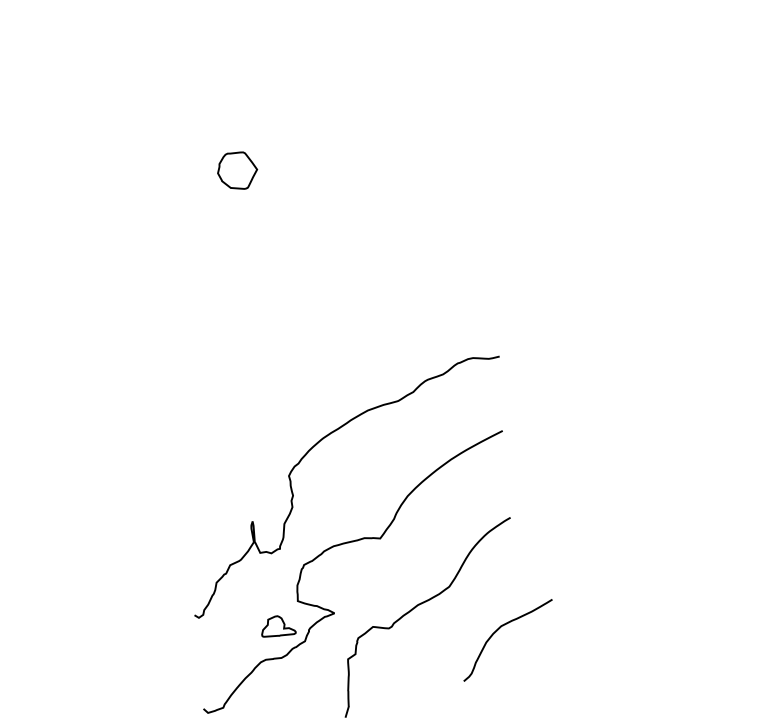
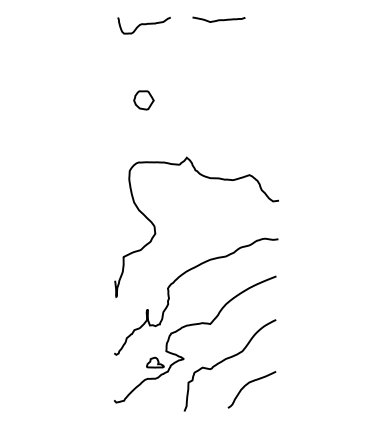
part: (236, 171) -> (143, 100), moved
curve: (255, 366) -> (156, 232), added
curve: (498, 632) -> (247, 385), moved

